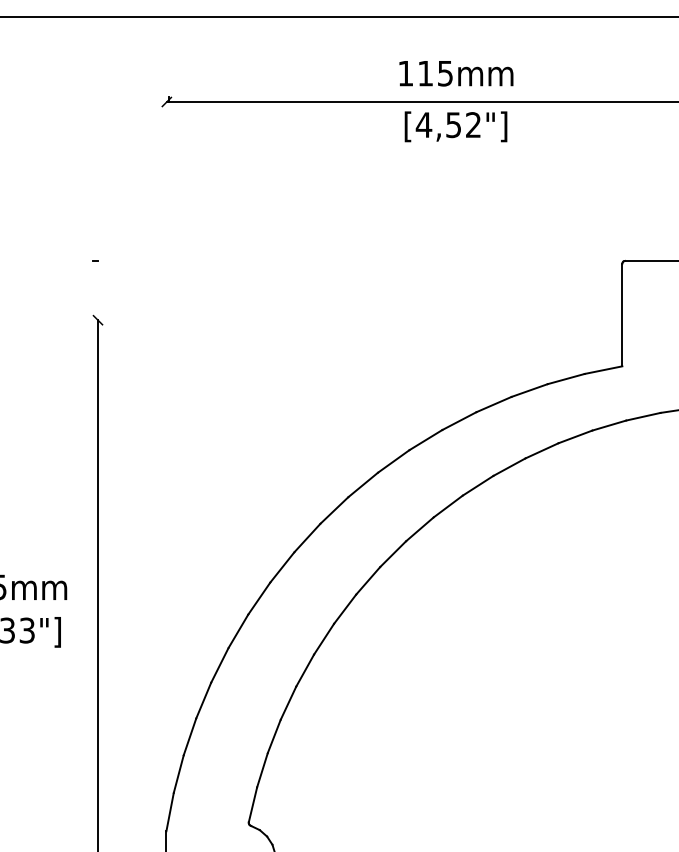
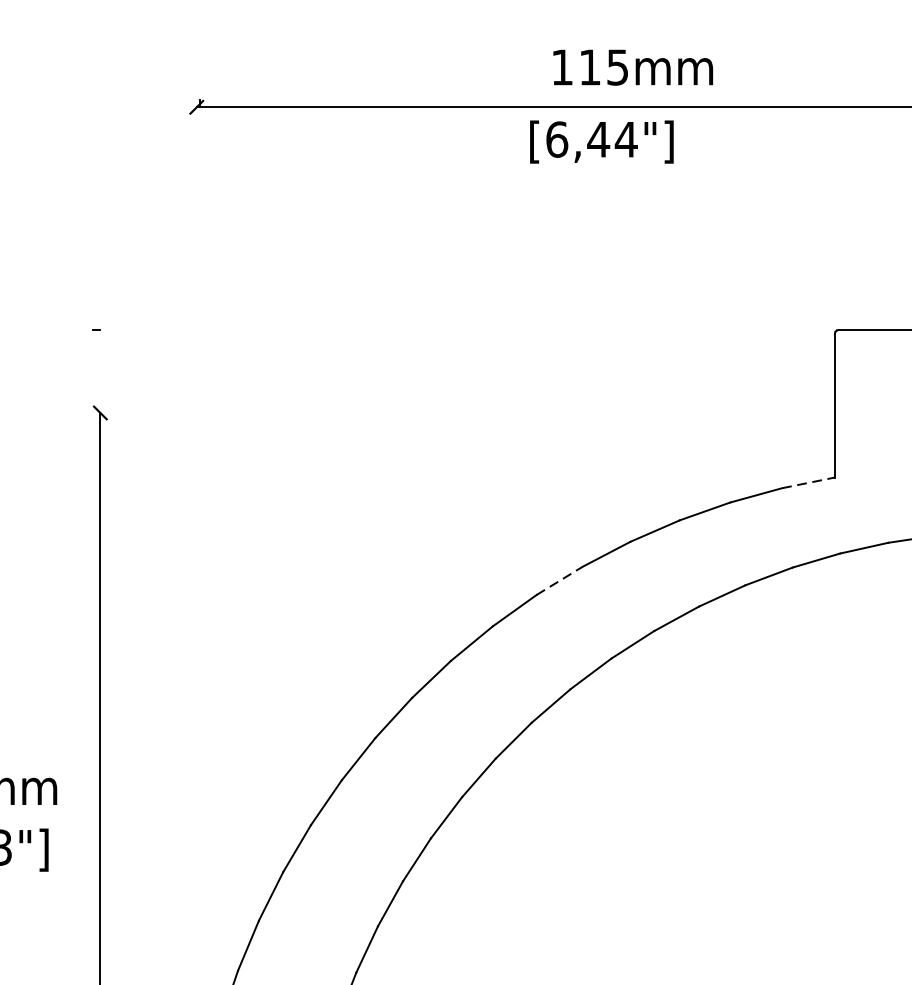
text: (456, 73) -> (633, 67), moved
text: (448, 125) -> (591, 140), [4,52"] -> [6,44"]
line: (604, 370) -> (809, 483), solid -> dashed
line: (426, 439) -> (560, 580), solid -> dashed

